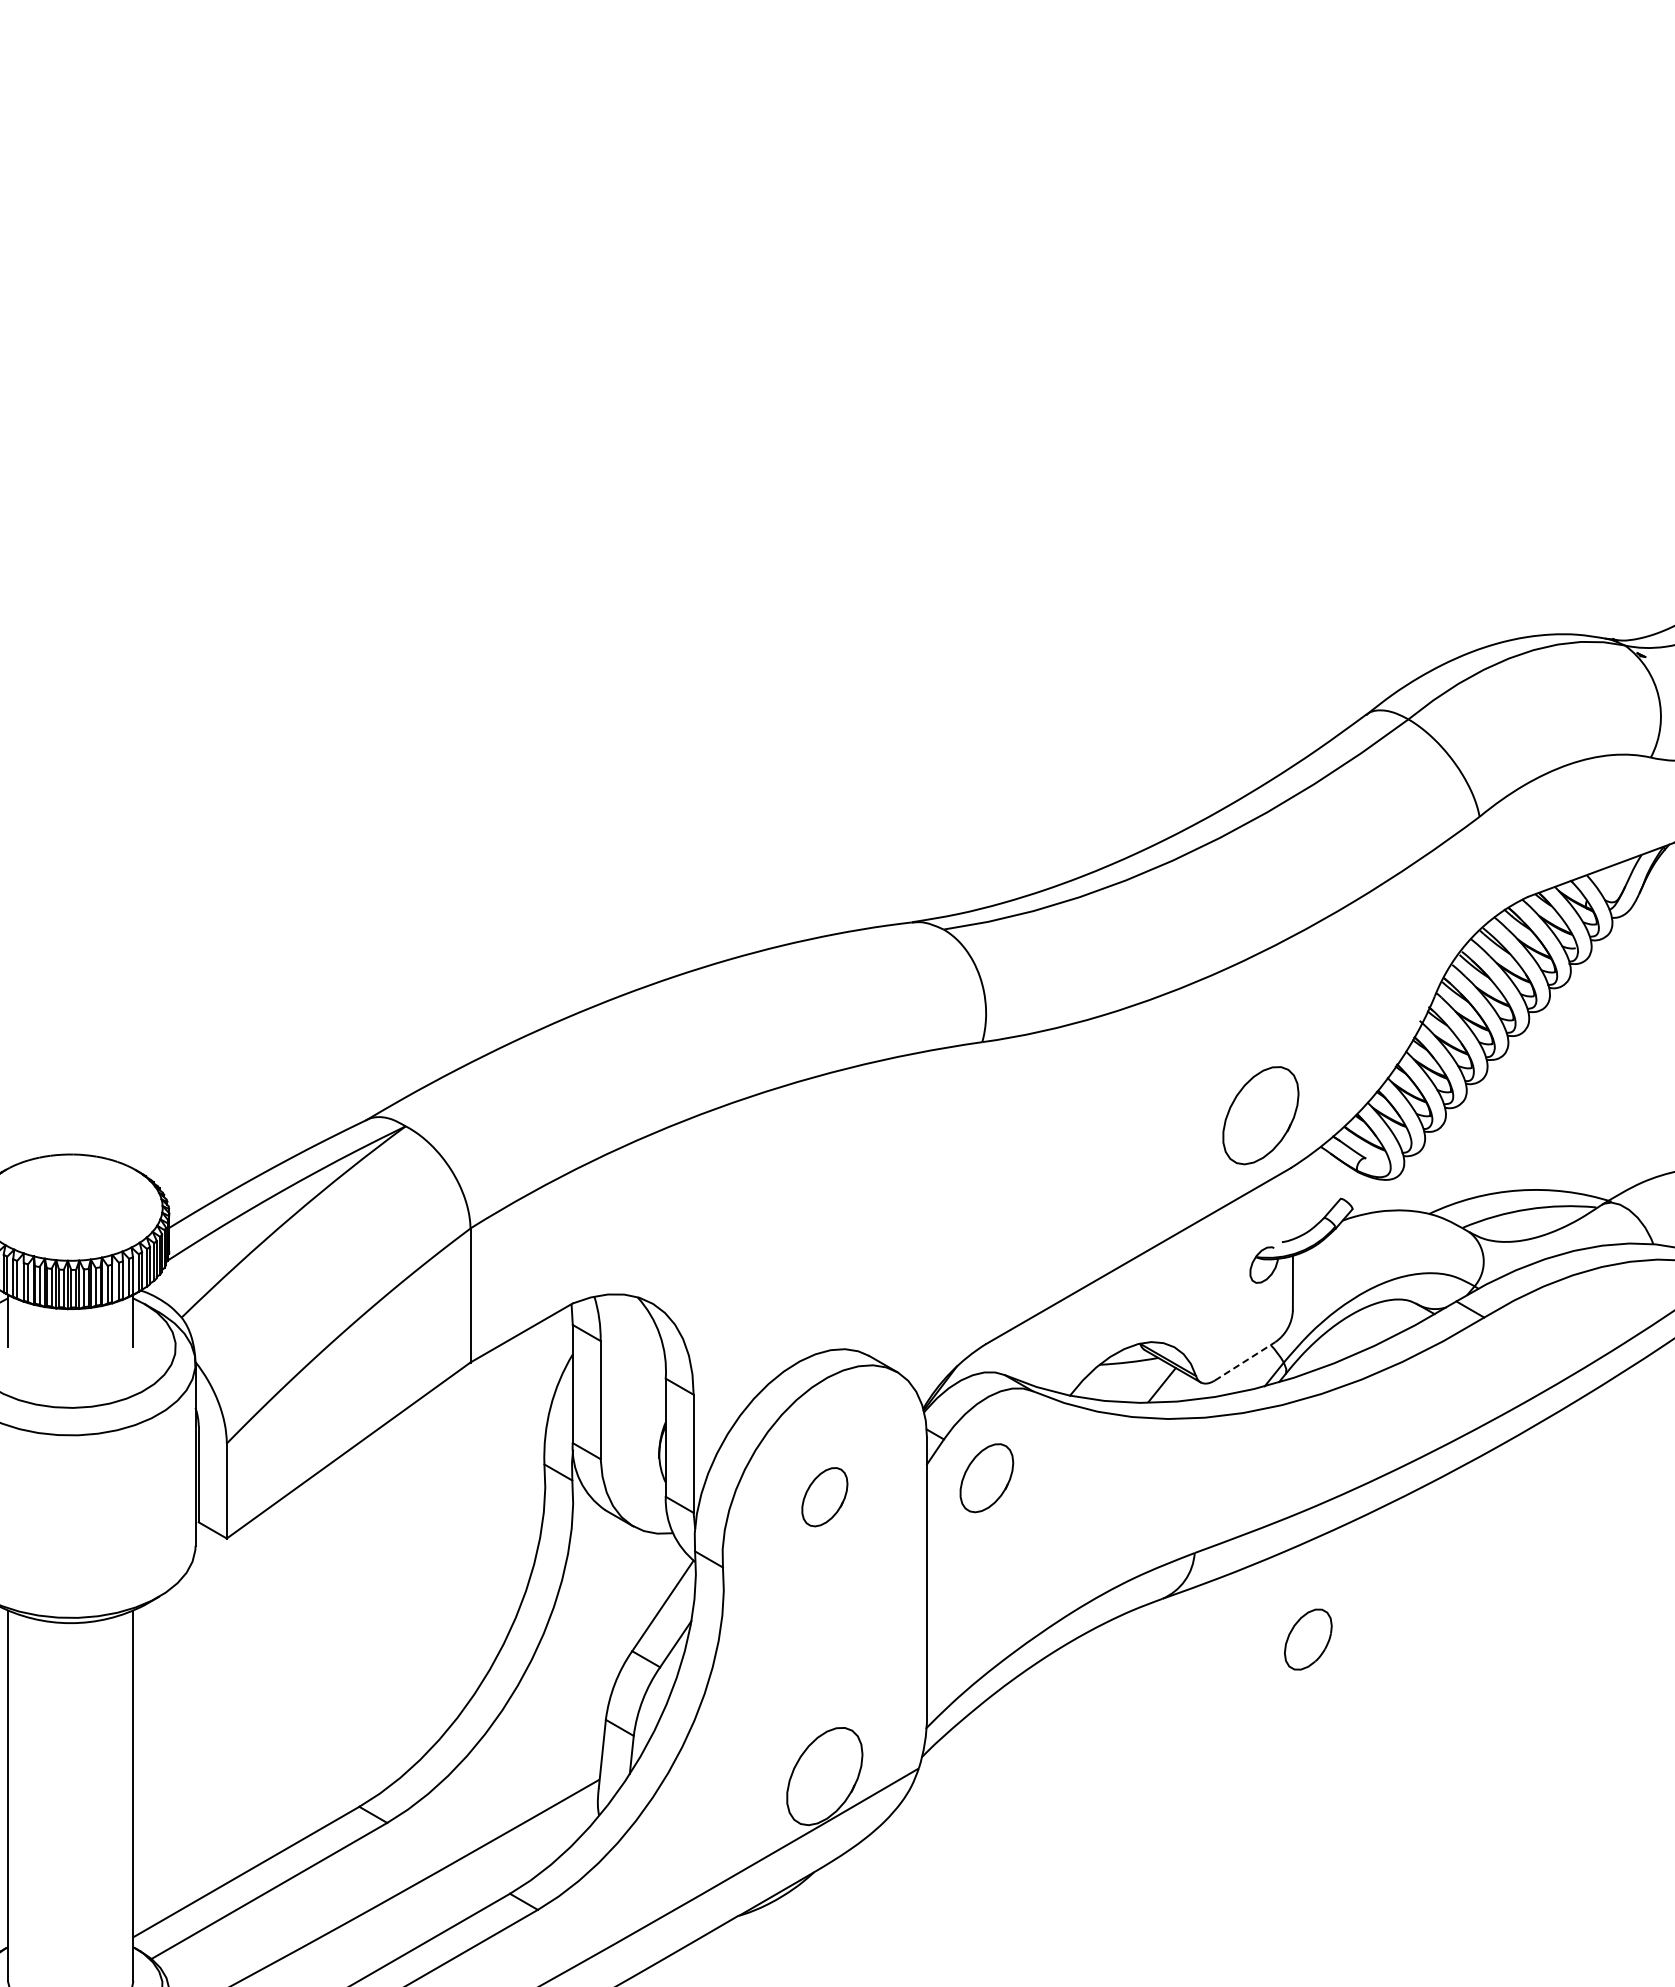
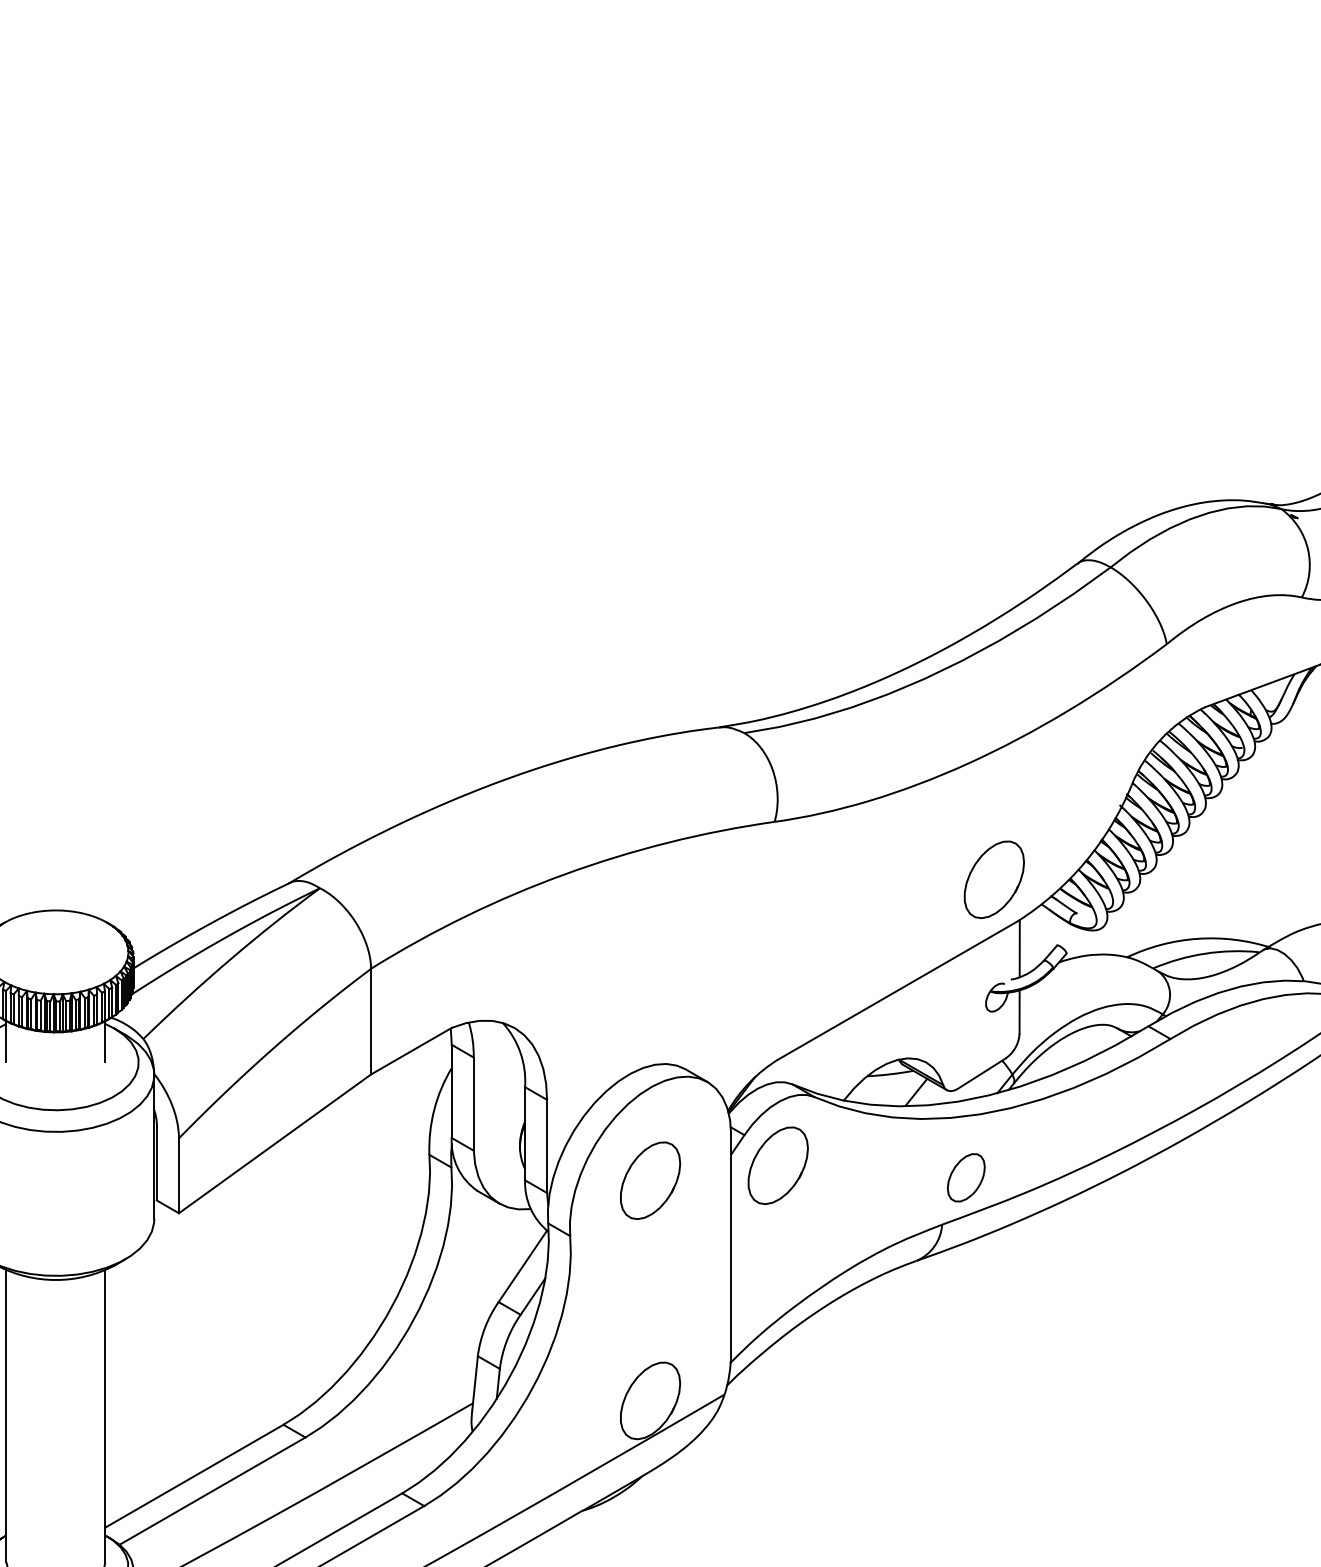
line: (1293, 1202) -> (1020, 948), added
line: (1245, 1361) -> (982, 1073), dashed -> solid
part: (986, 1477) -> (777, 1165), size x1.43
part: (824, 1496) -> (650, 1180), size x1.67
part: (1308, 1639) -> (966, 1177), moved

